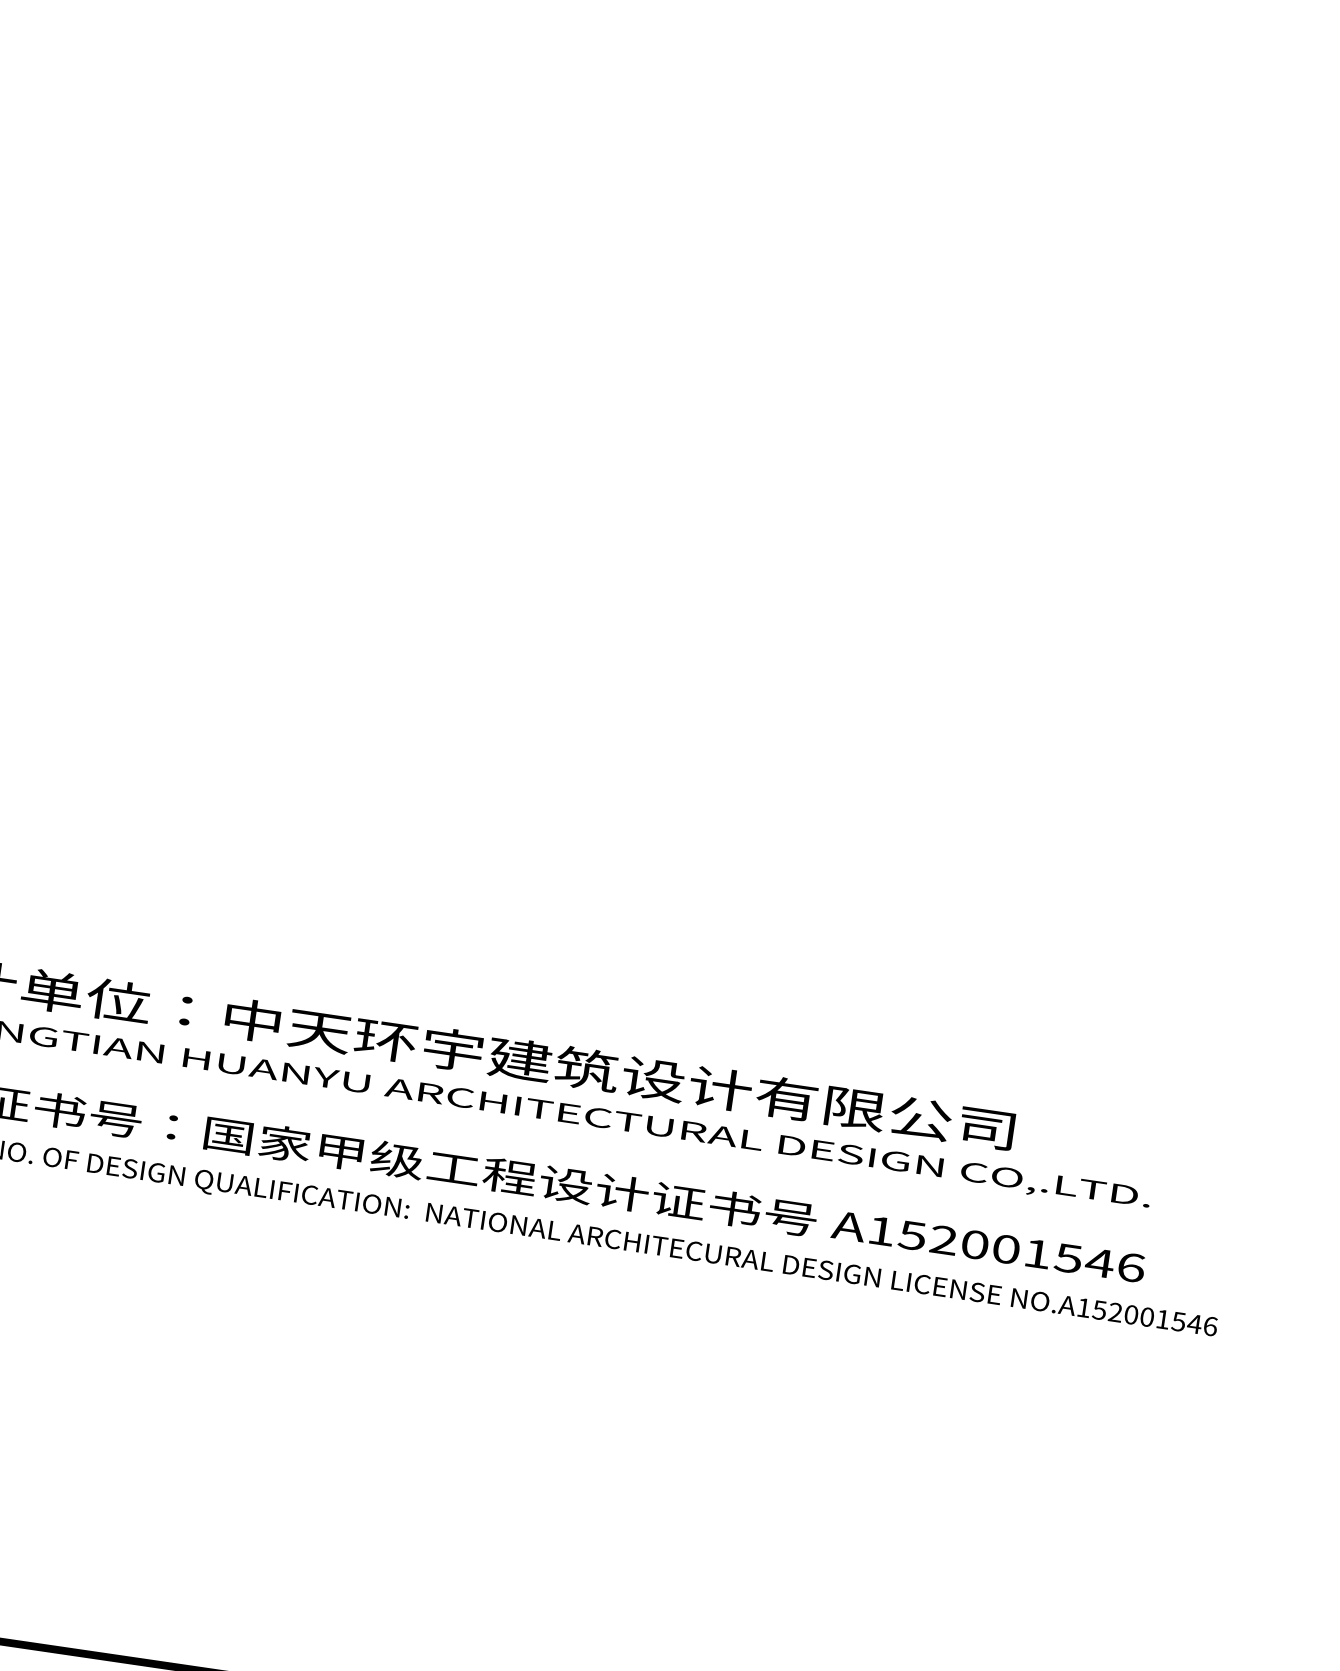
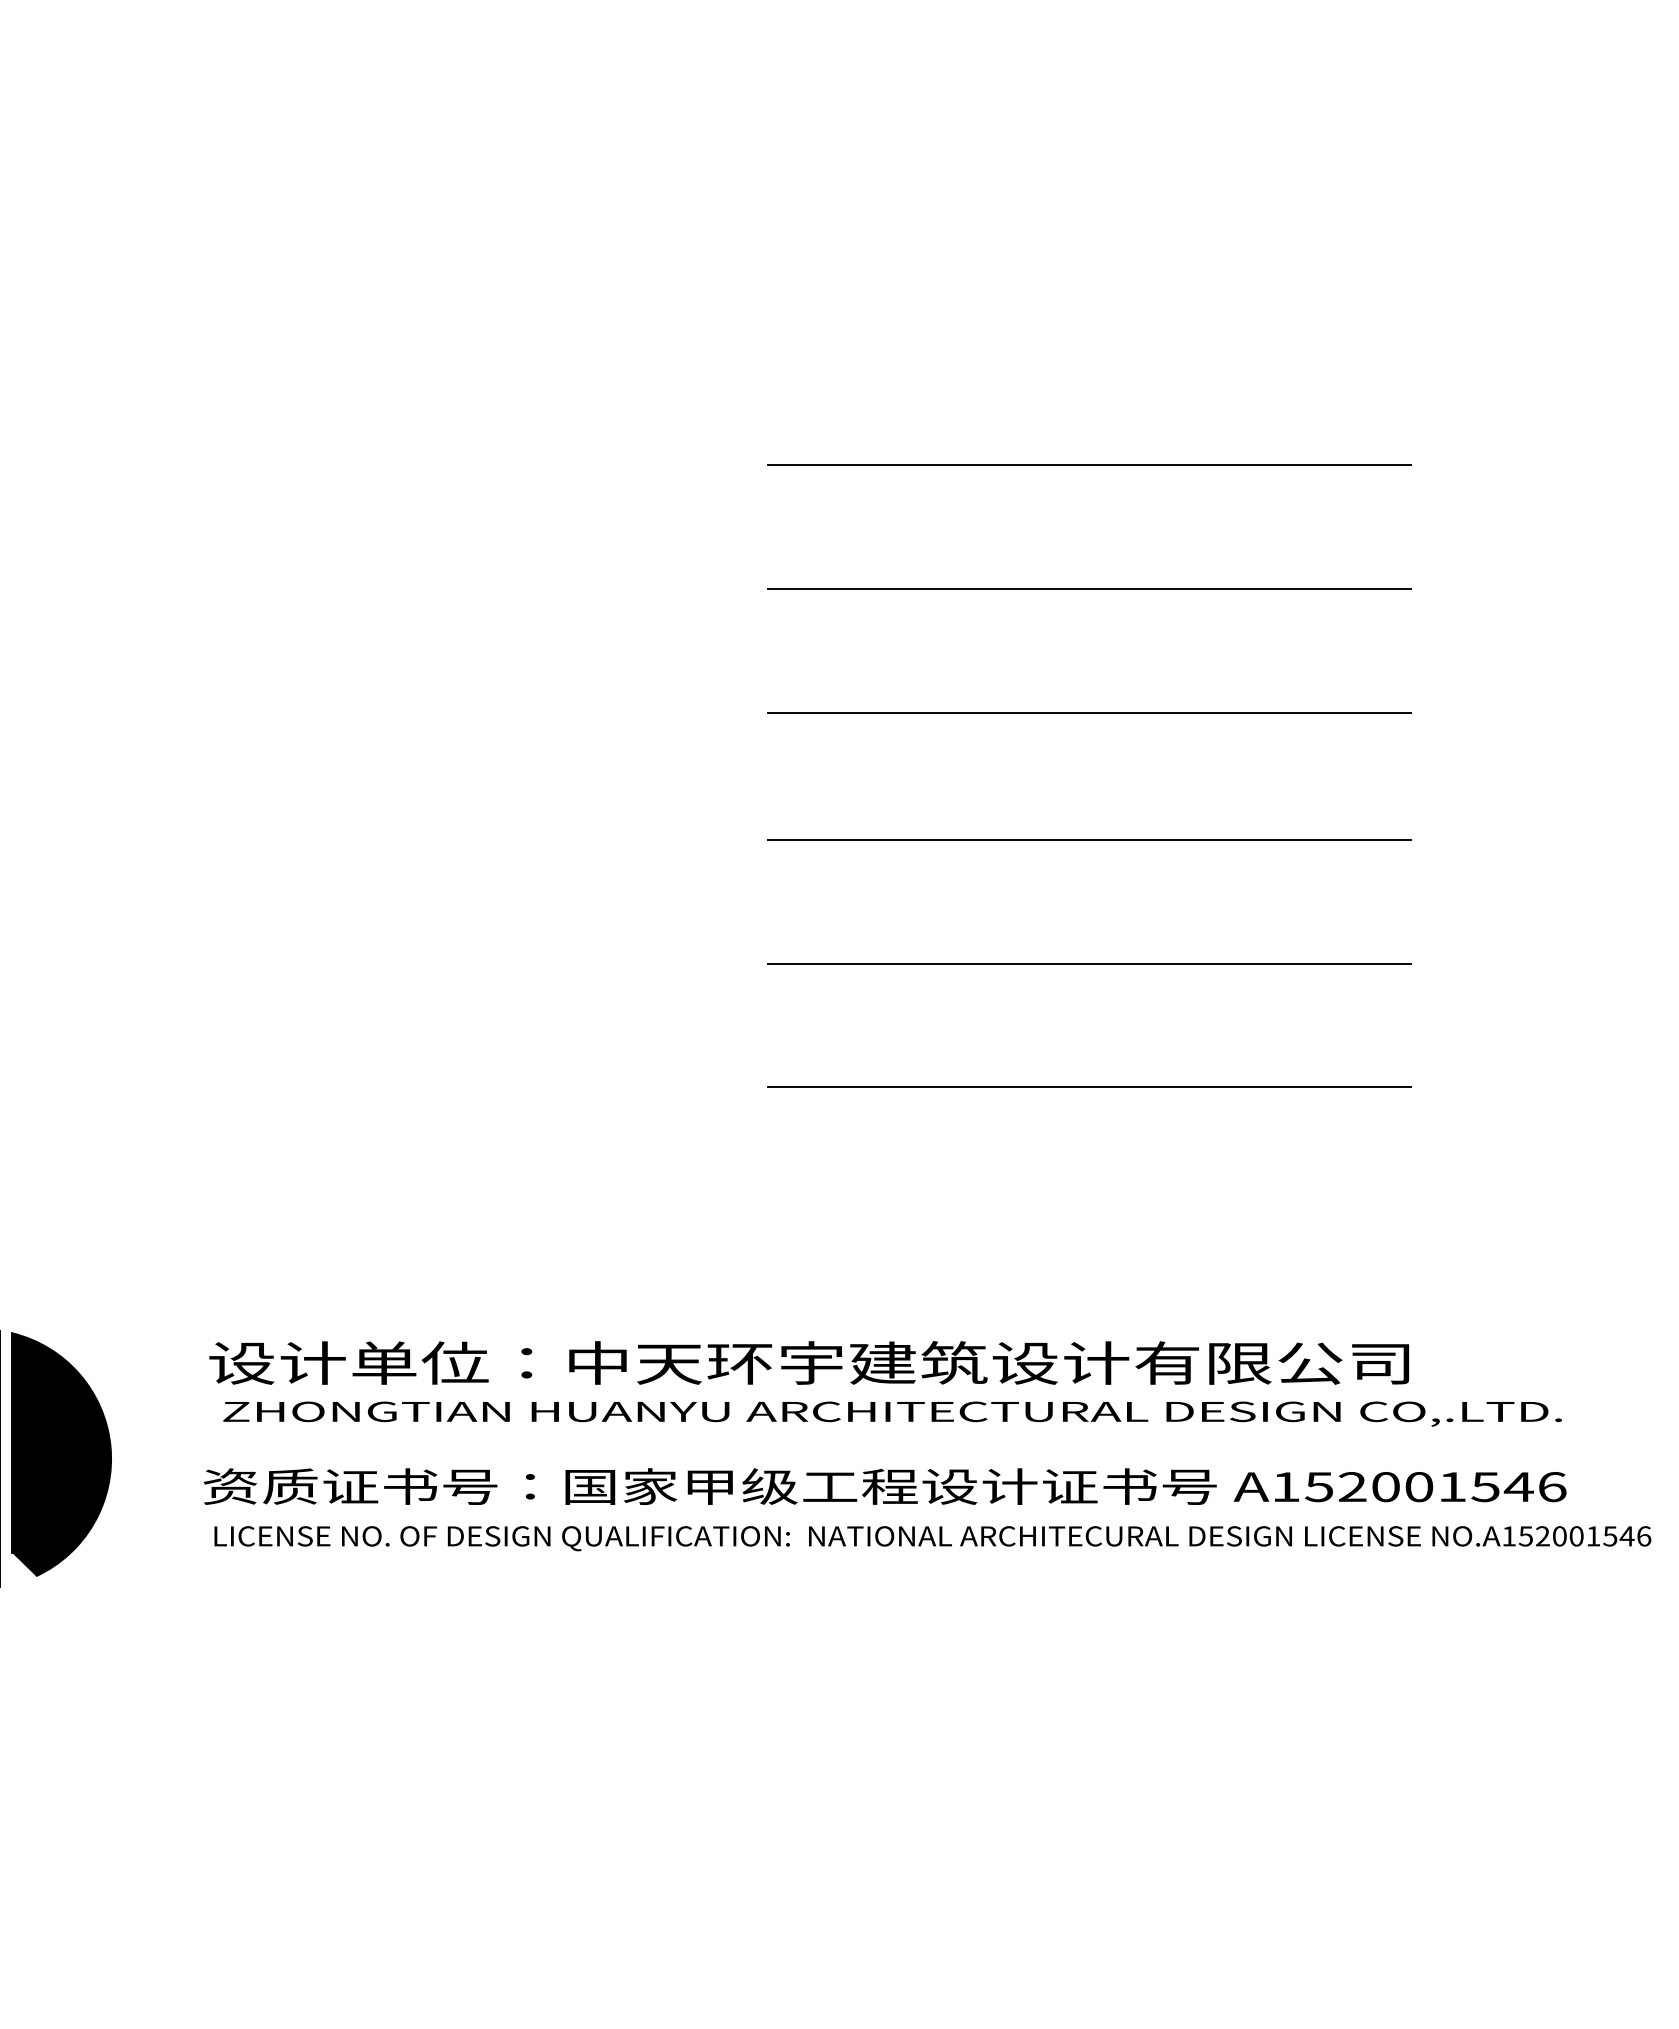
line: (836, 245) -> (1089, 465), added
line: (819, 361) -> (1089, 588), added
line: (802, 477) -> (1089, 712), added
line: (785, 597) -> (1089, 840), added
line: (768, 713) -> (1089, 963), added
line: (751, 829) -> (1089, 1087), added

